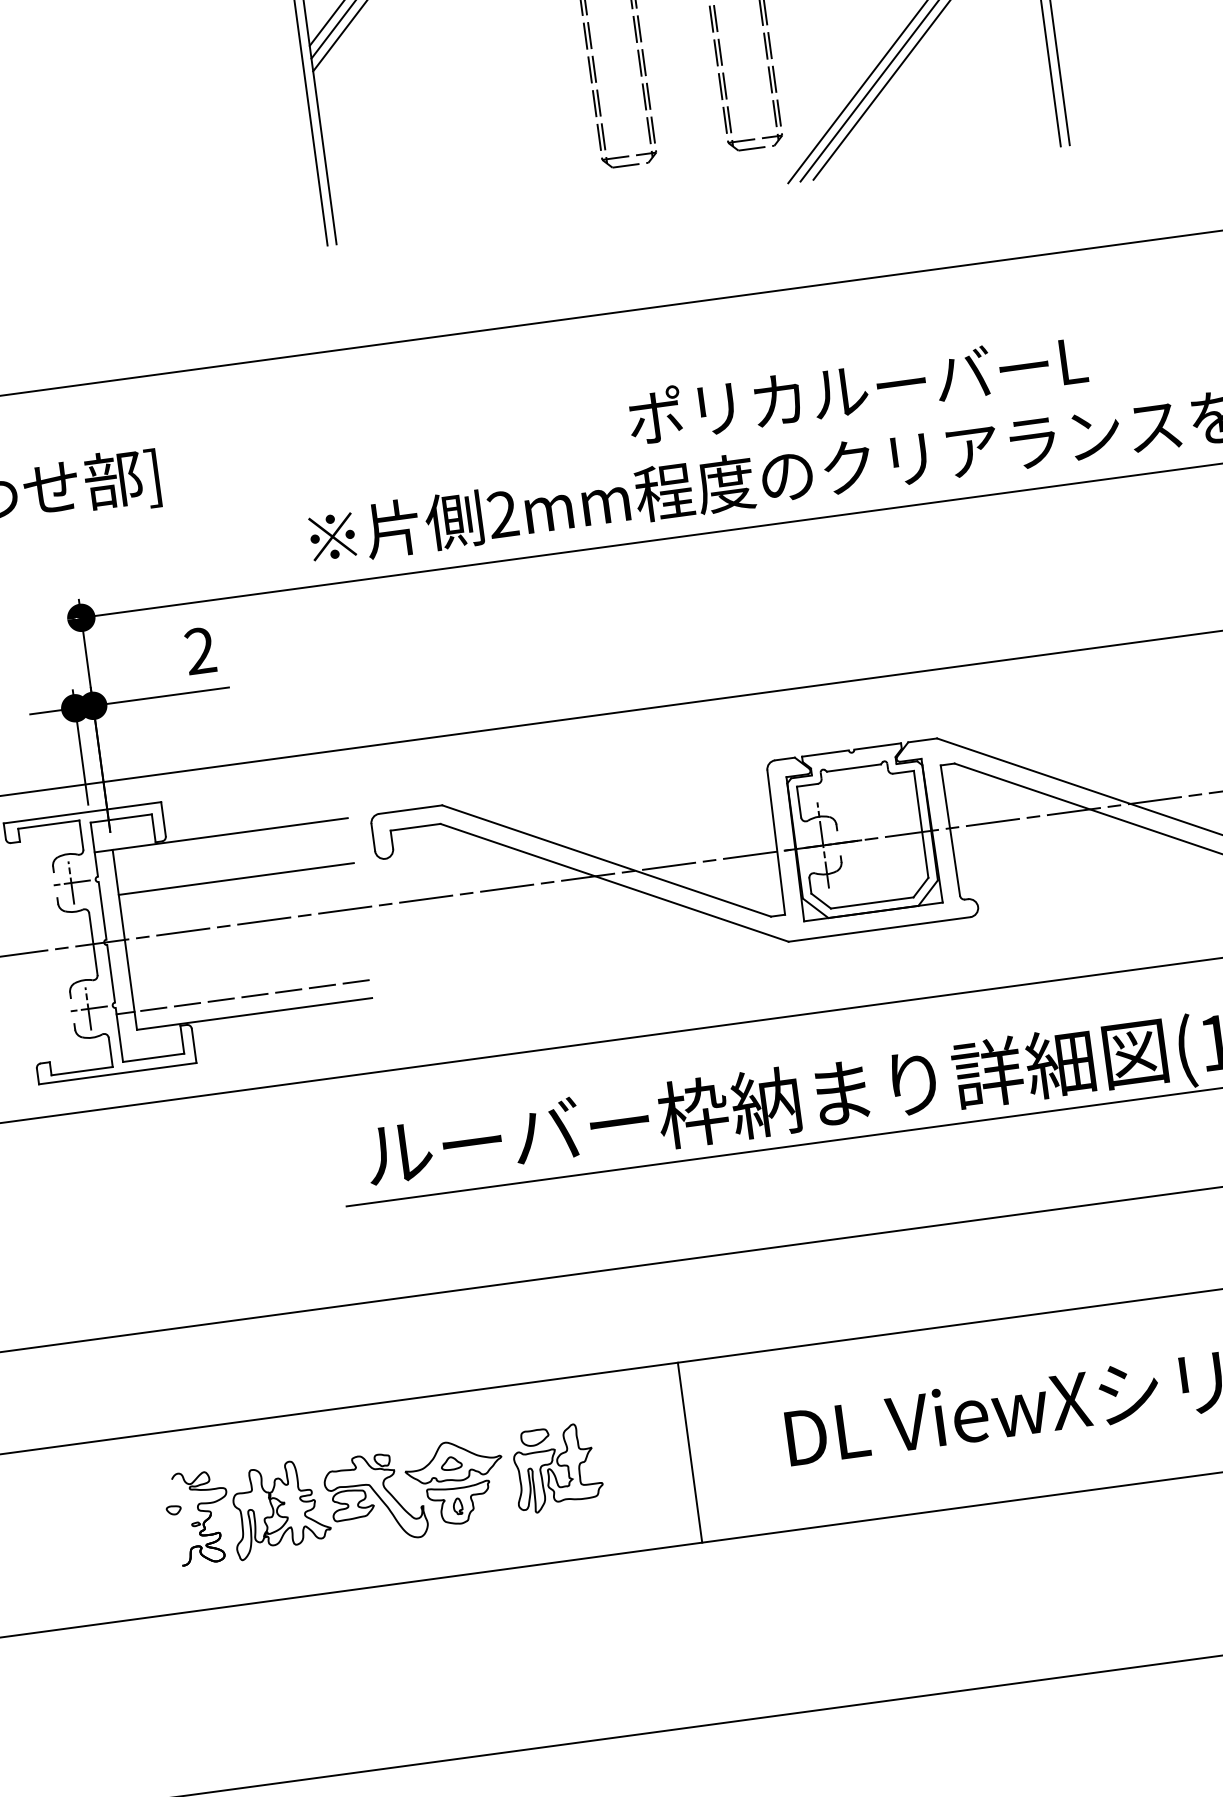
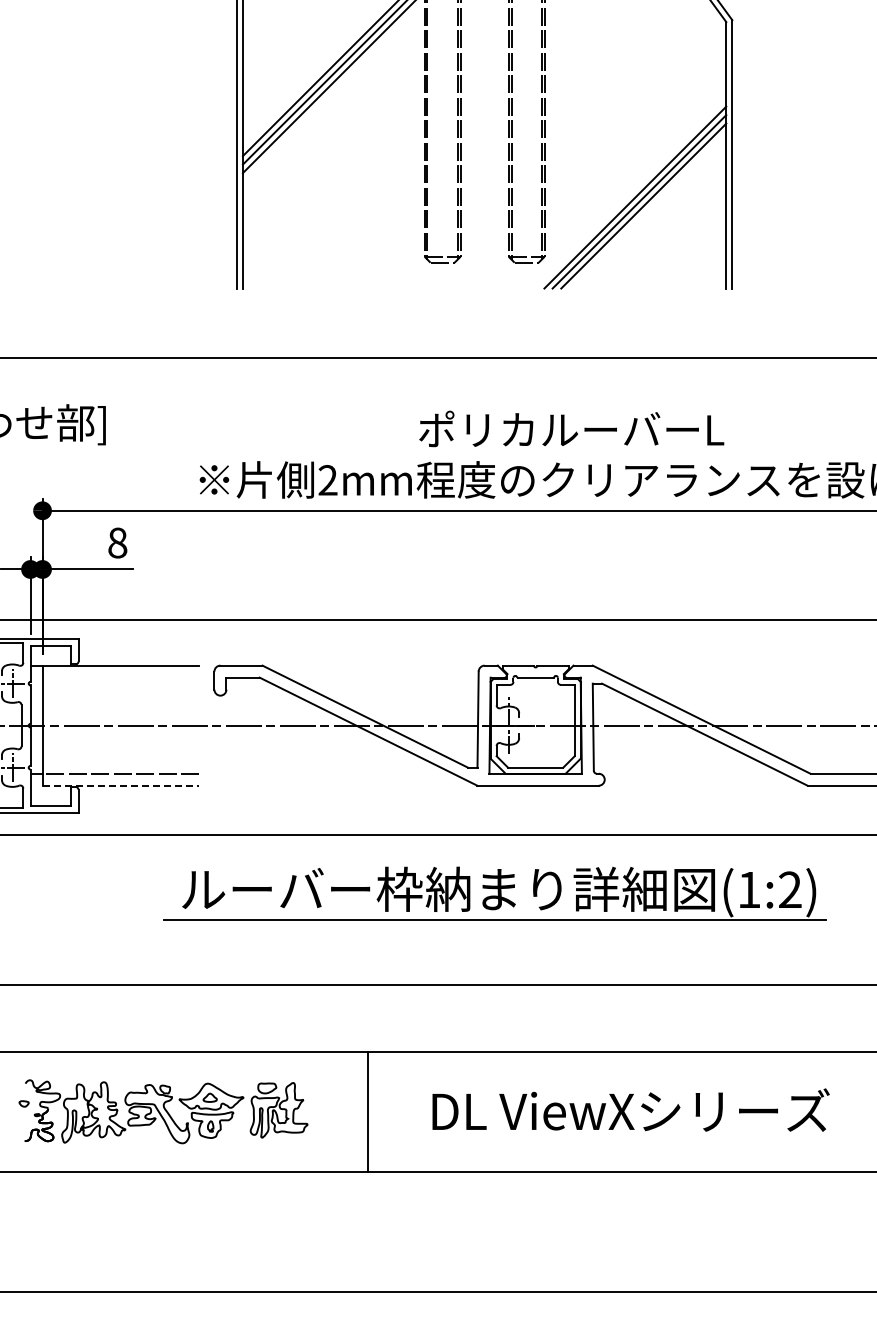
text: (200, 650) -> (117, 542), 2 -> 8
line: (235, 878) -> (120, 695), removed
line: (255, 1013) -> (121, 785), solid -> dashed

